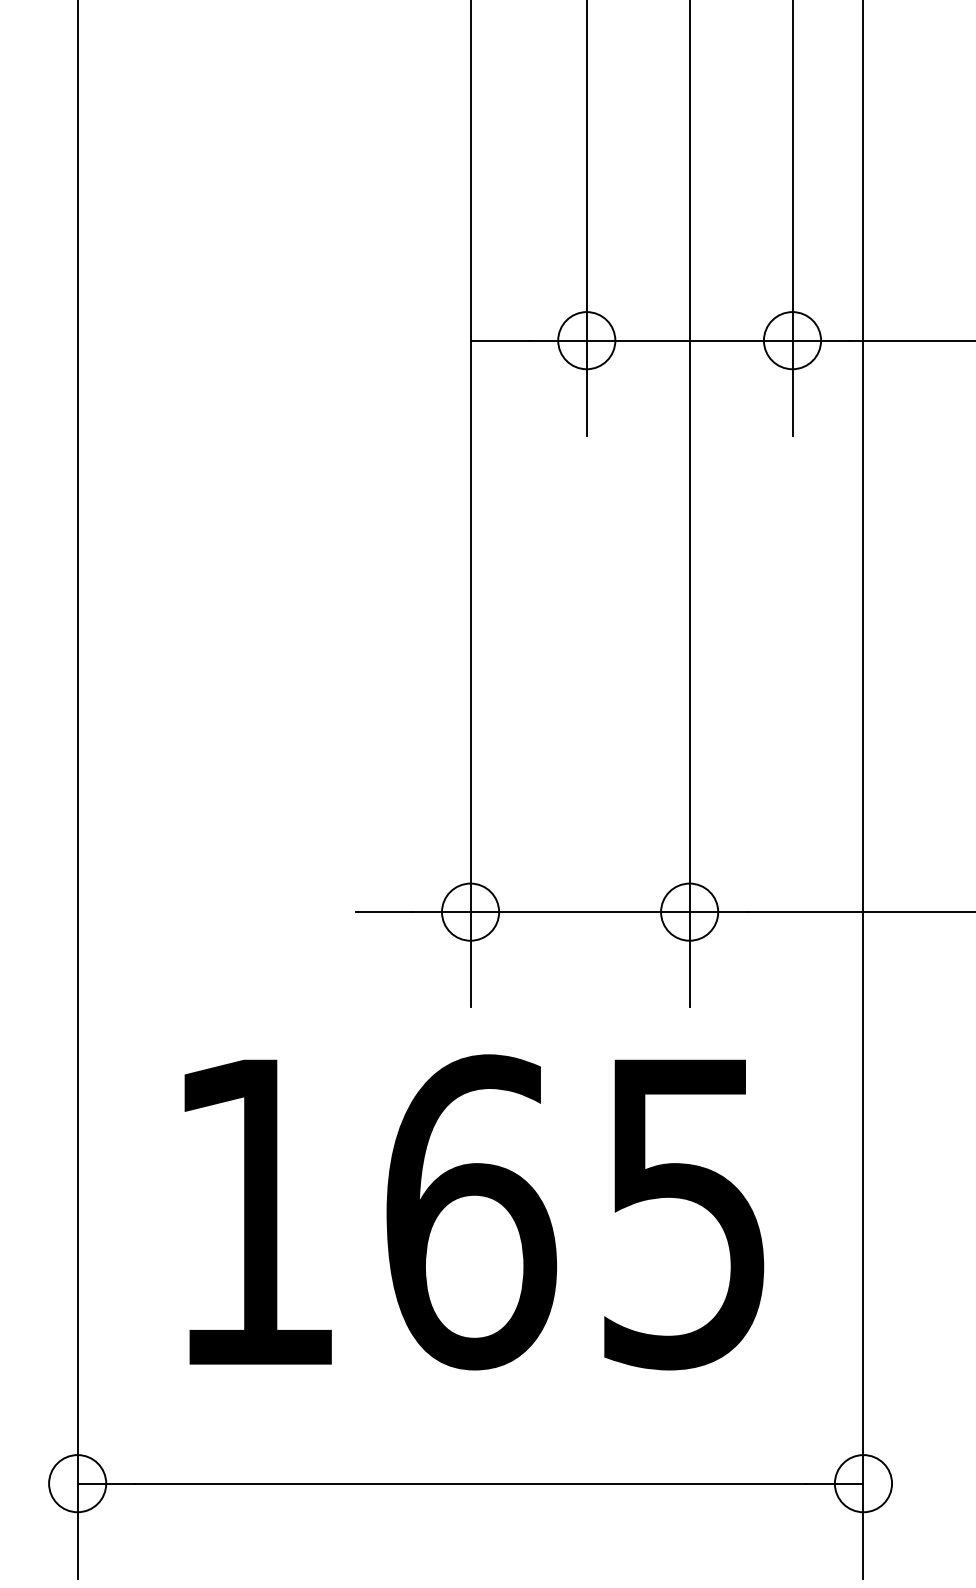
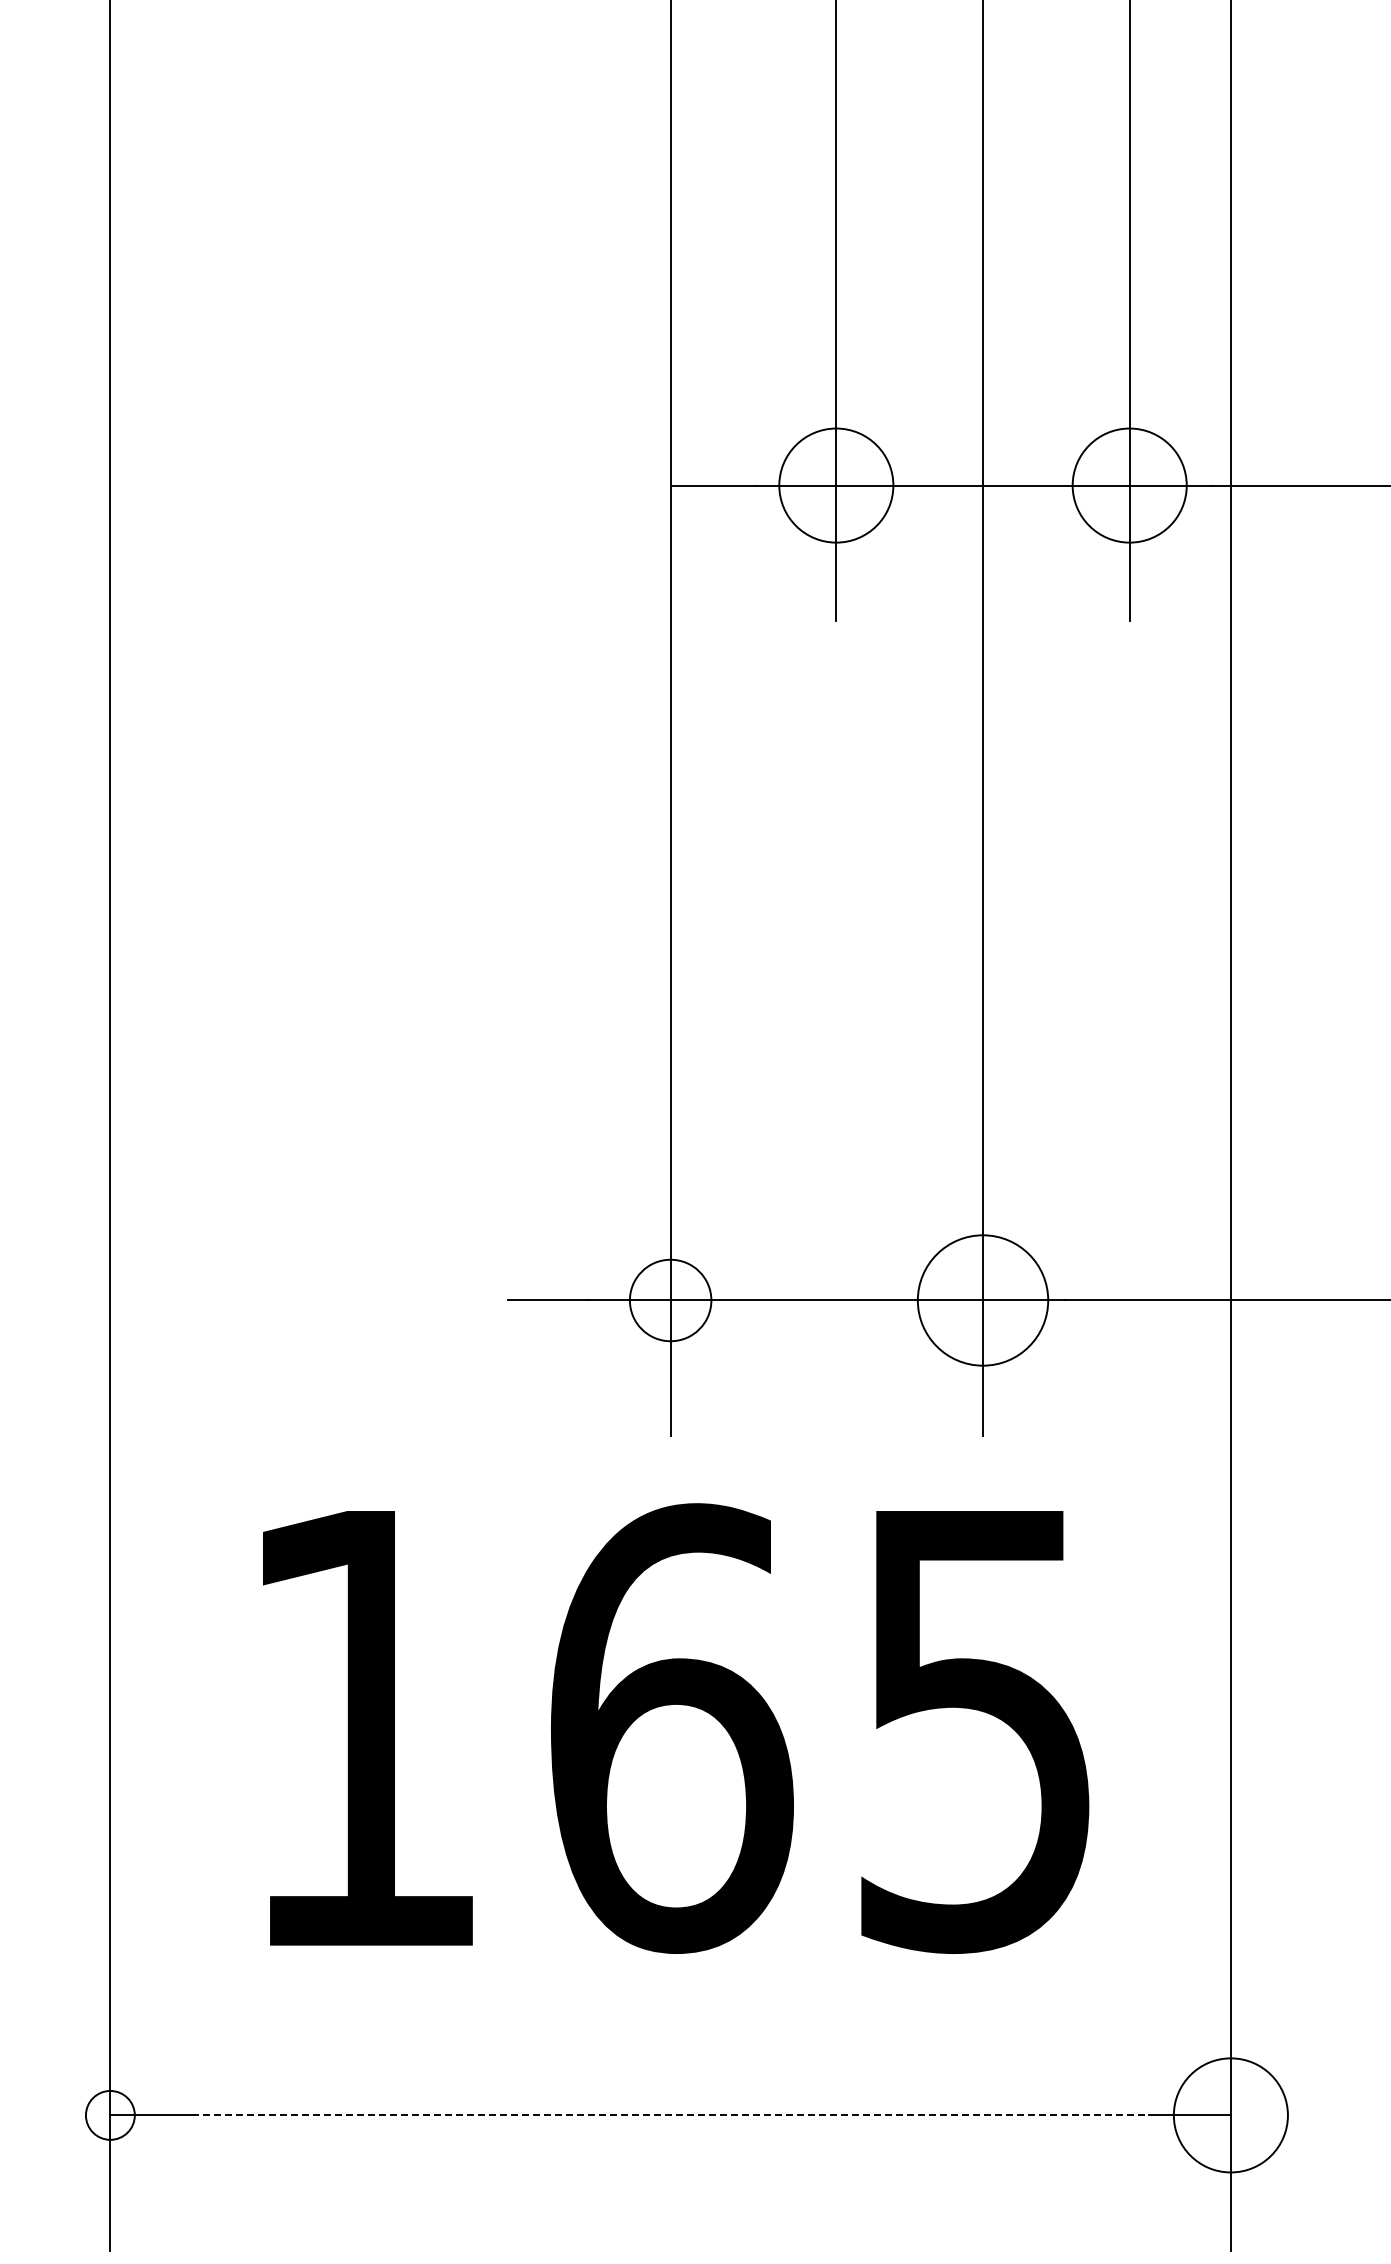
circle: (586, 340) -> (836, 485), size x1.4
circle: (792, 340) -> (1129, 485), size x1.4
circle: (689, 912) -> (982, 1300), size x1.6
circle: (77, 1483) -> (110, 2115), size x0.6
line: (470, 1483) -> (670, 2115), solid -> dashed
circle: (863, 1483) -> (1230, 2115), size x1.4

